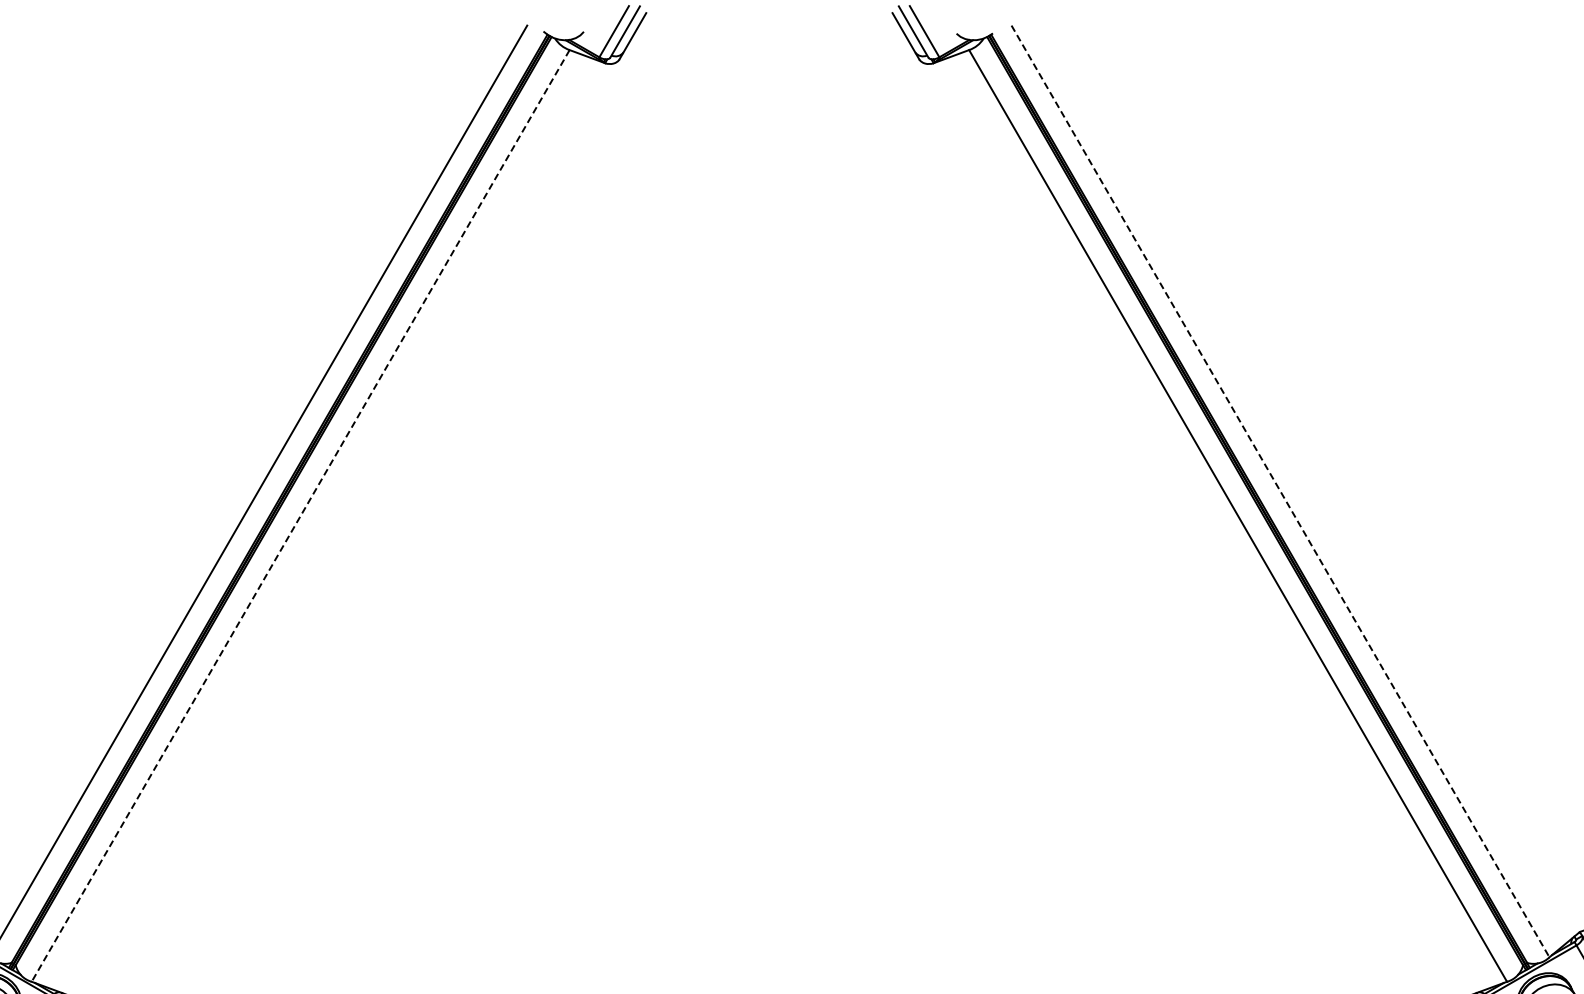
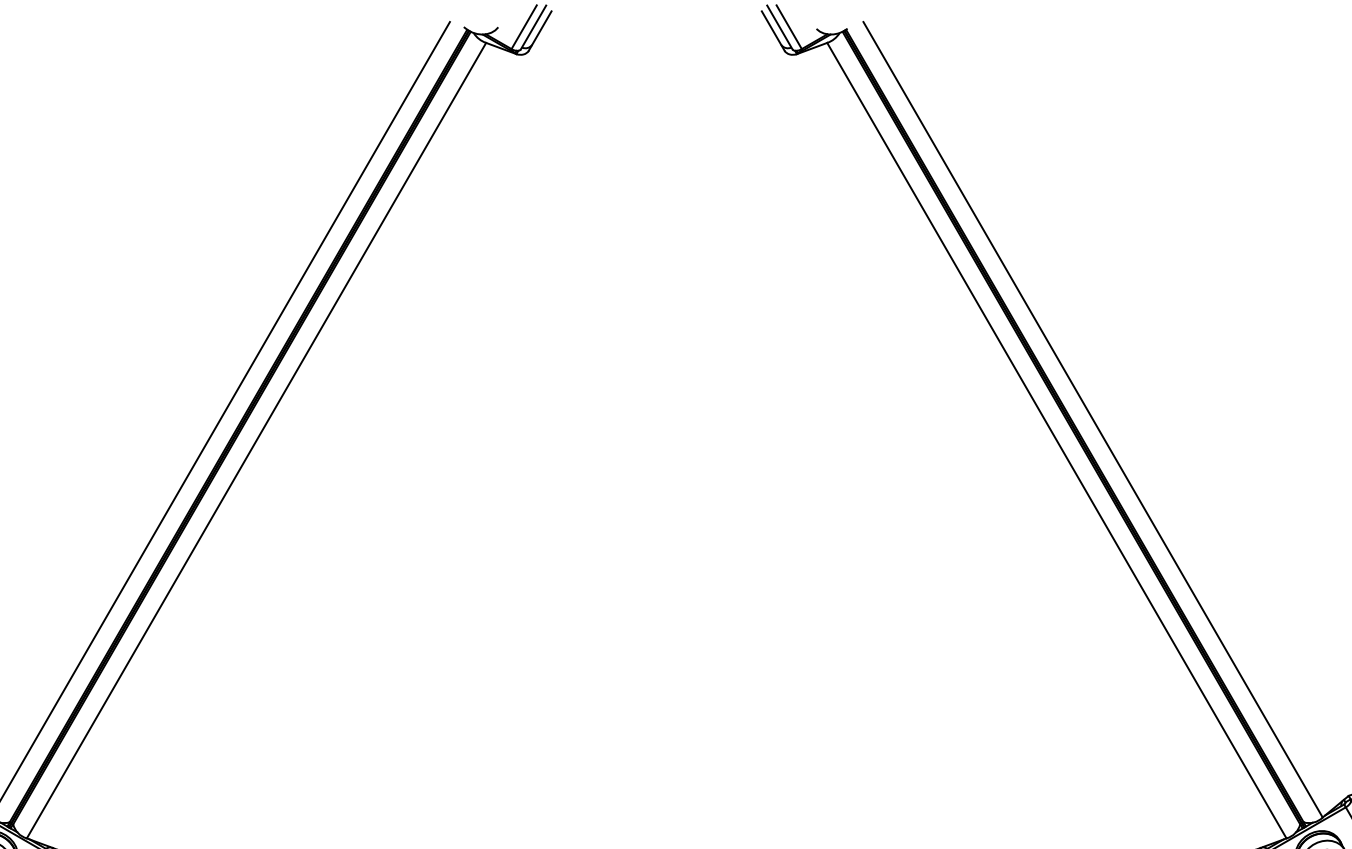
line: (1280, 491) -> (1093, 419), dashed -> solid
line: (300, 515) -> (256, 440), dashed -> solid

